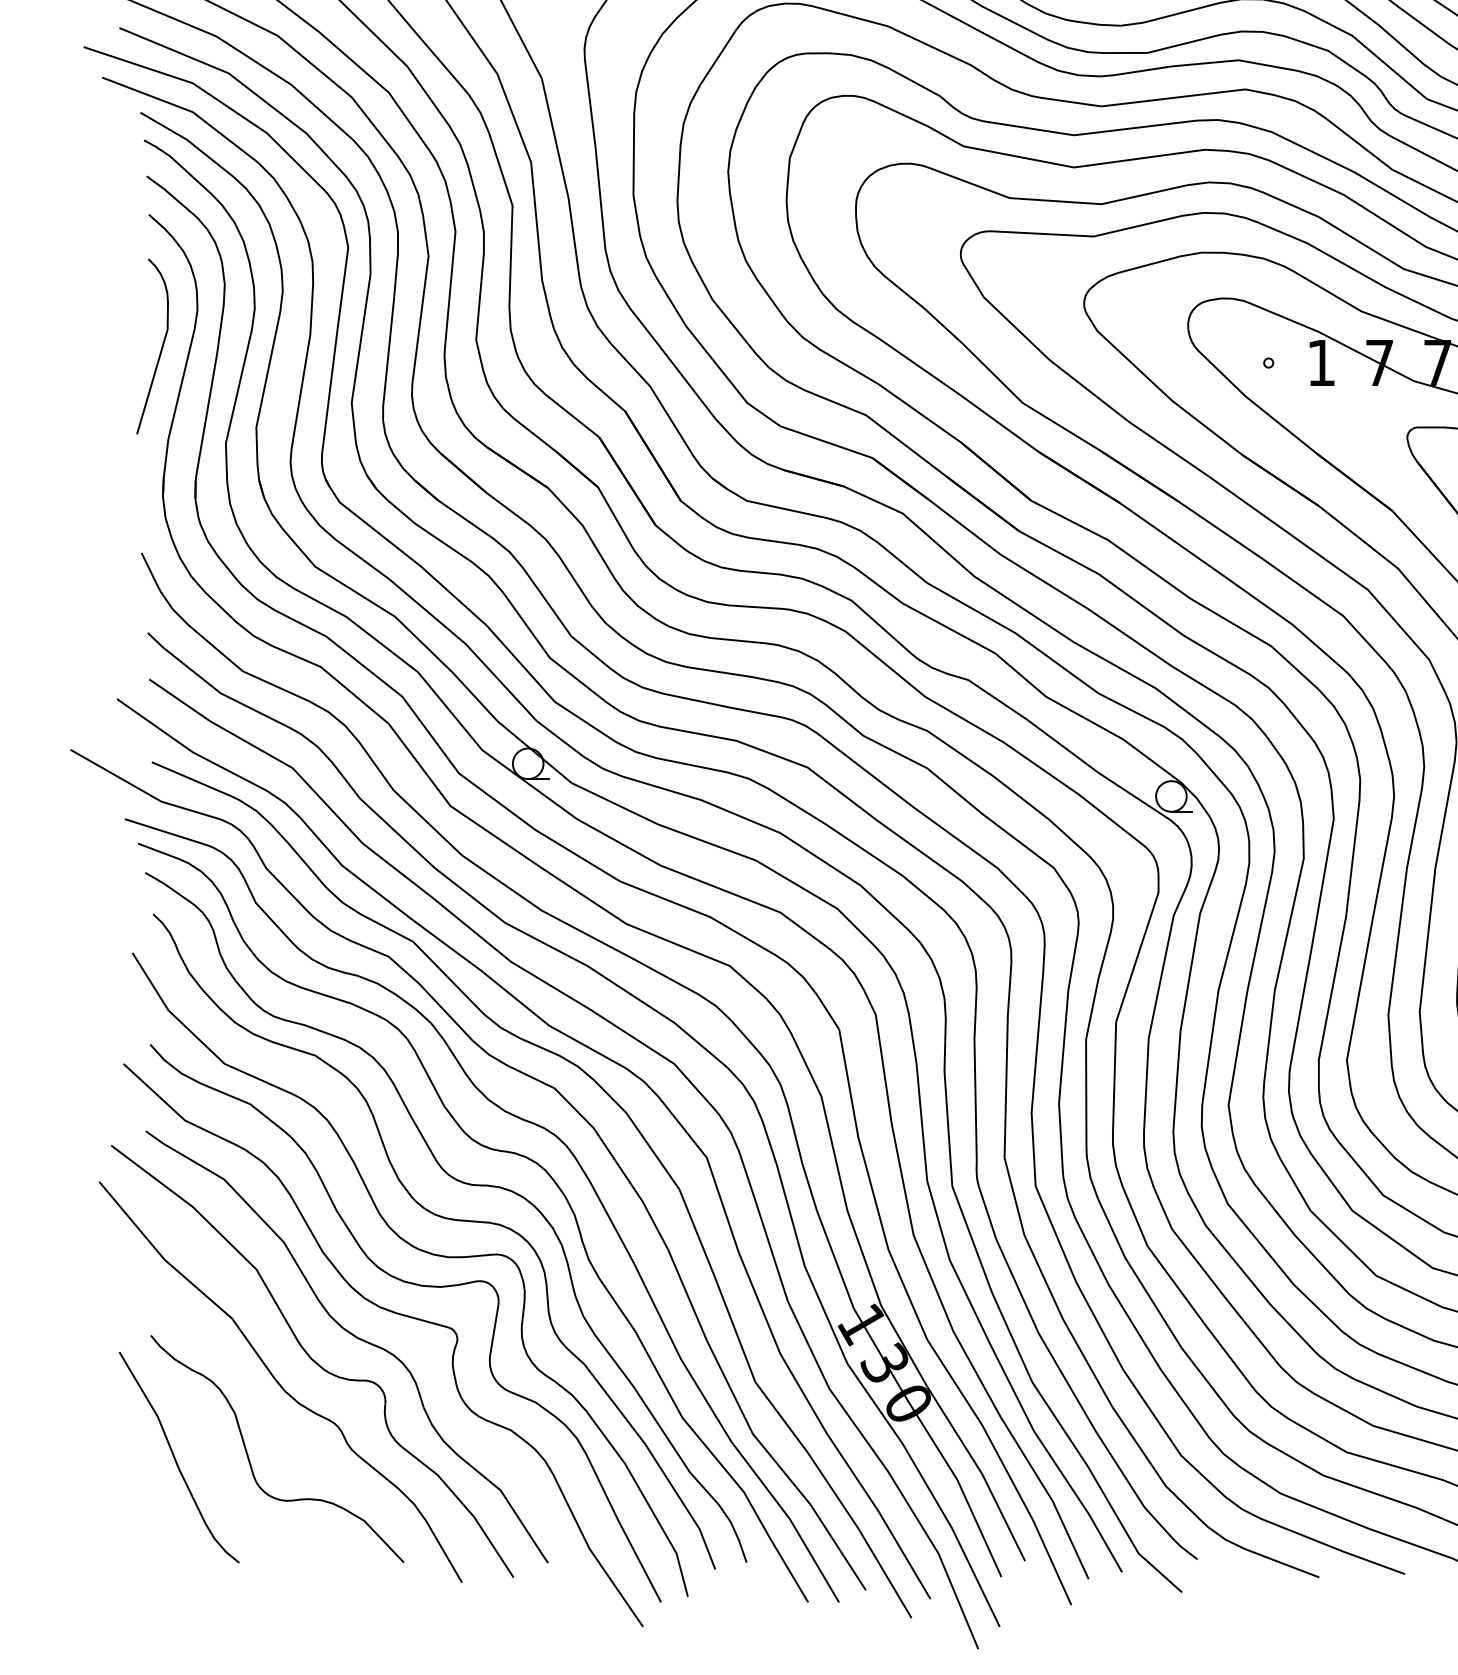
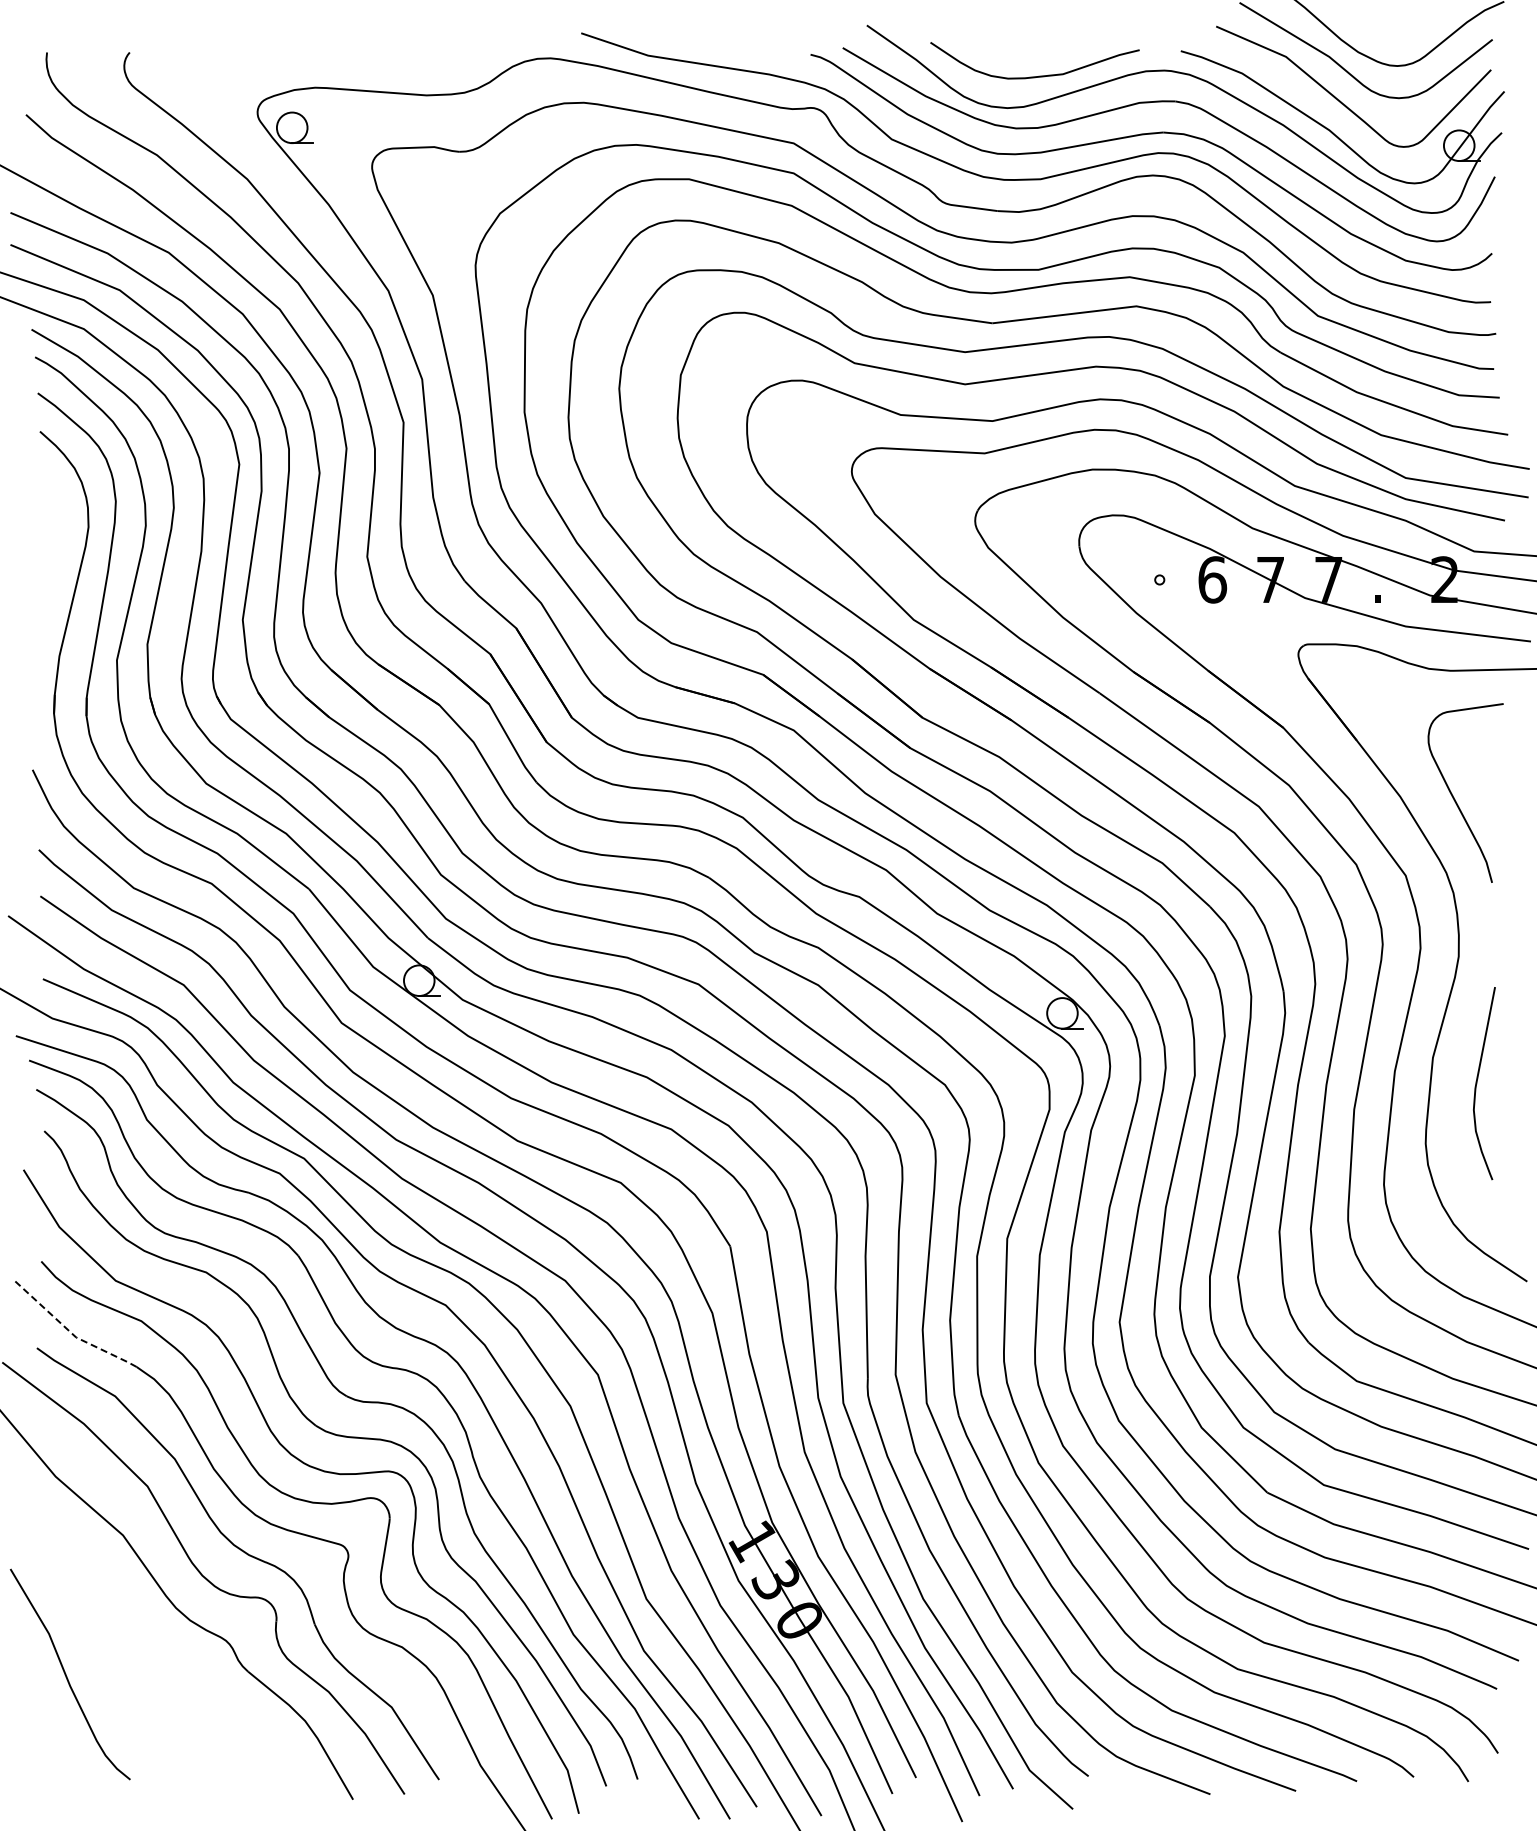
curve: (160, 349) -> (51, 566), removed
text: (1321, 362) -> (1212, 579), 1 -> 6
line: (180, 1115) -> (71, 1332), solid -> dashed
curve: (249, 1457) -> (140, 1674), removed

